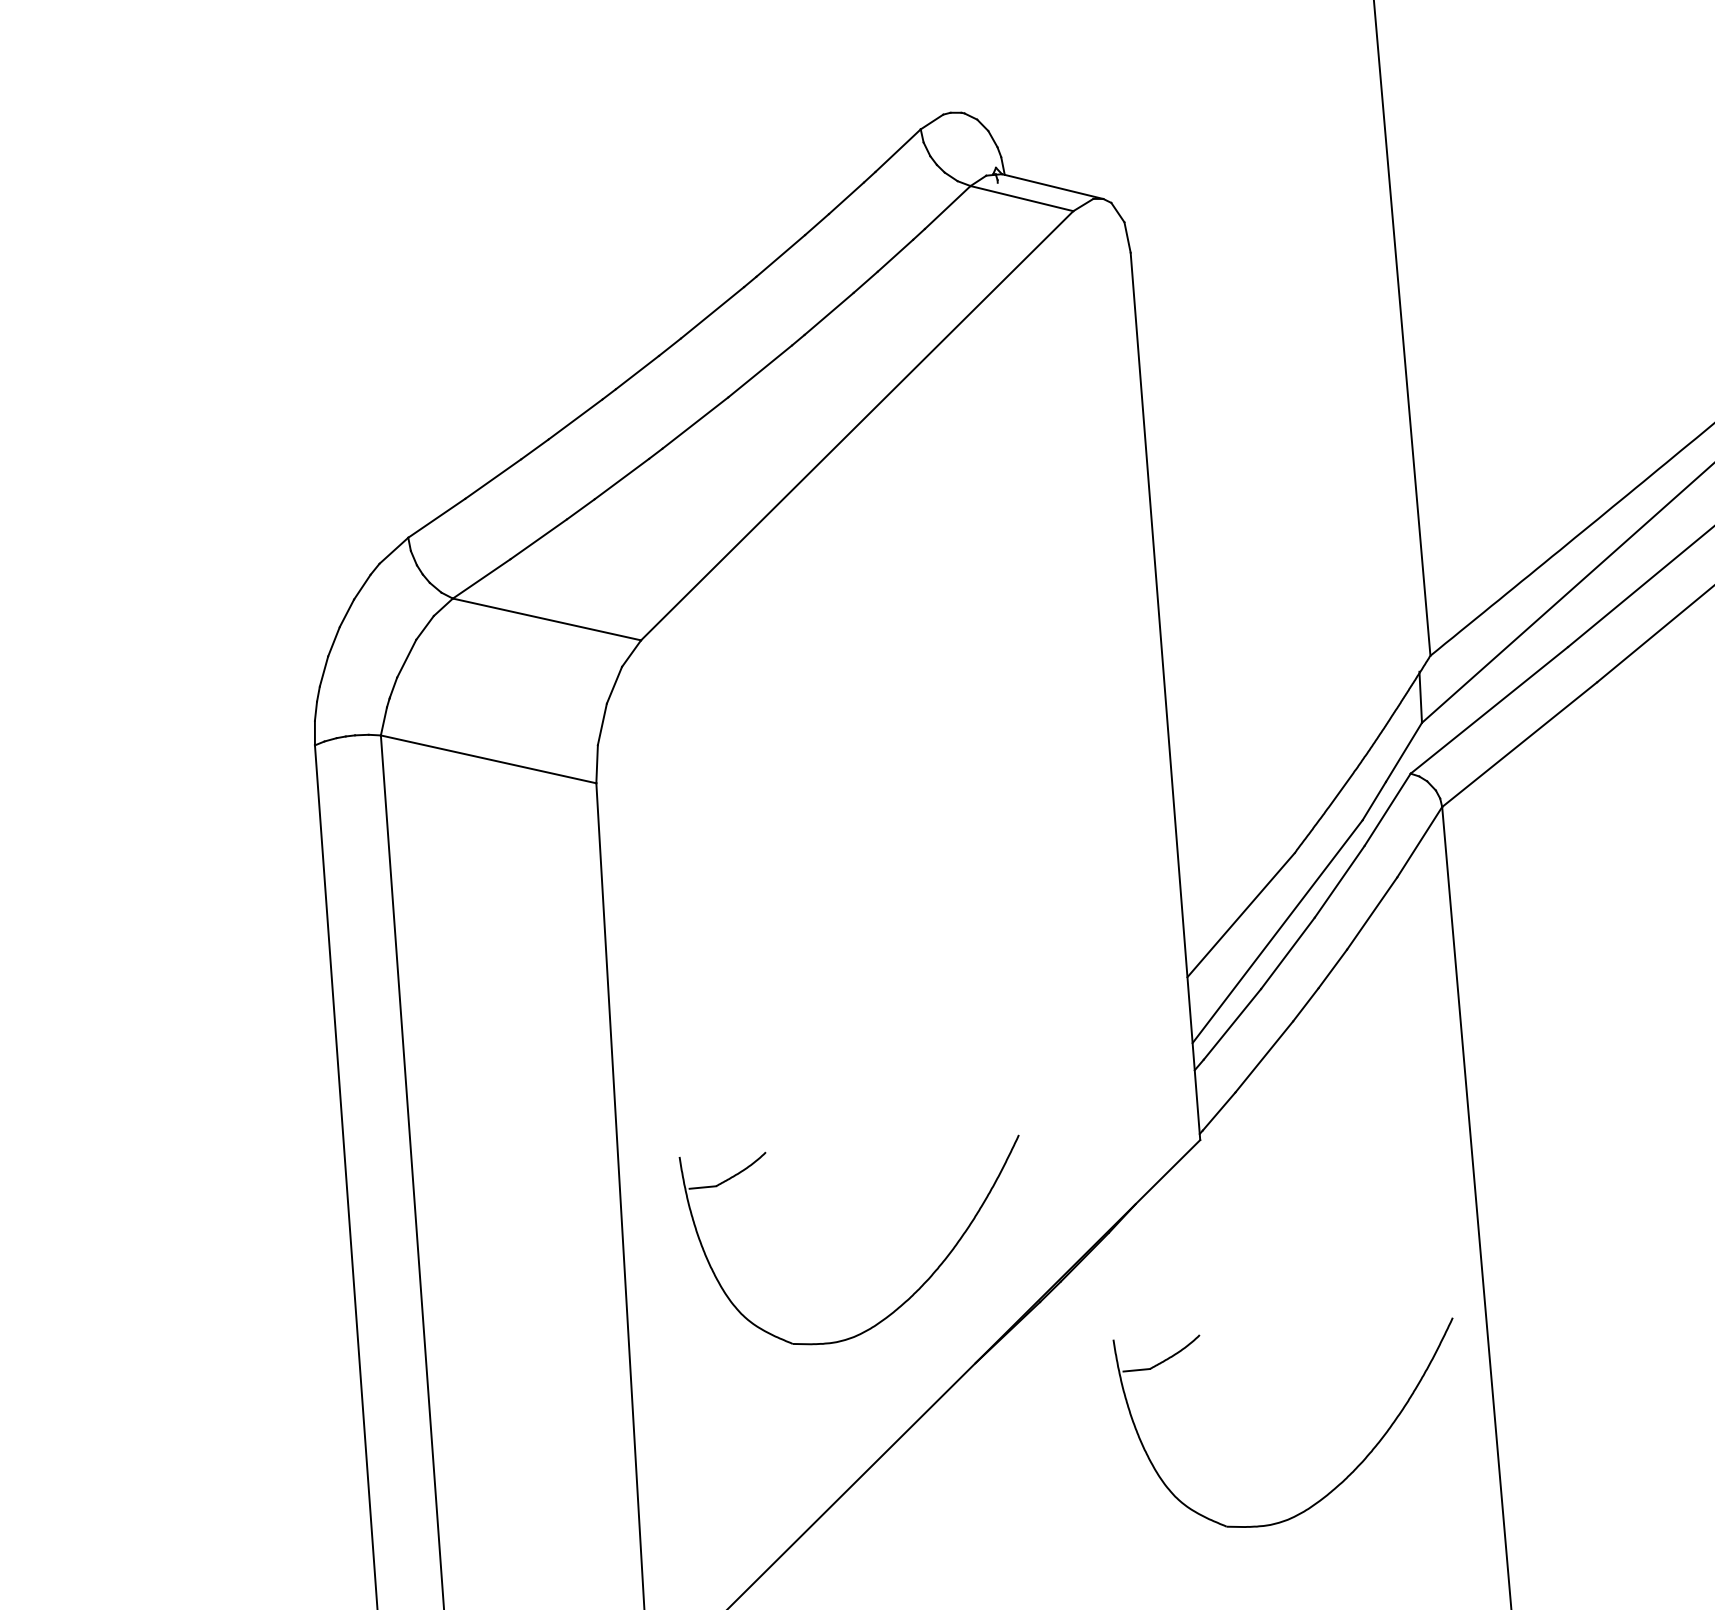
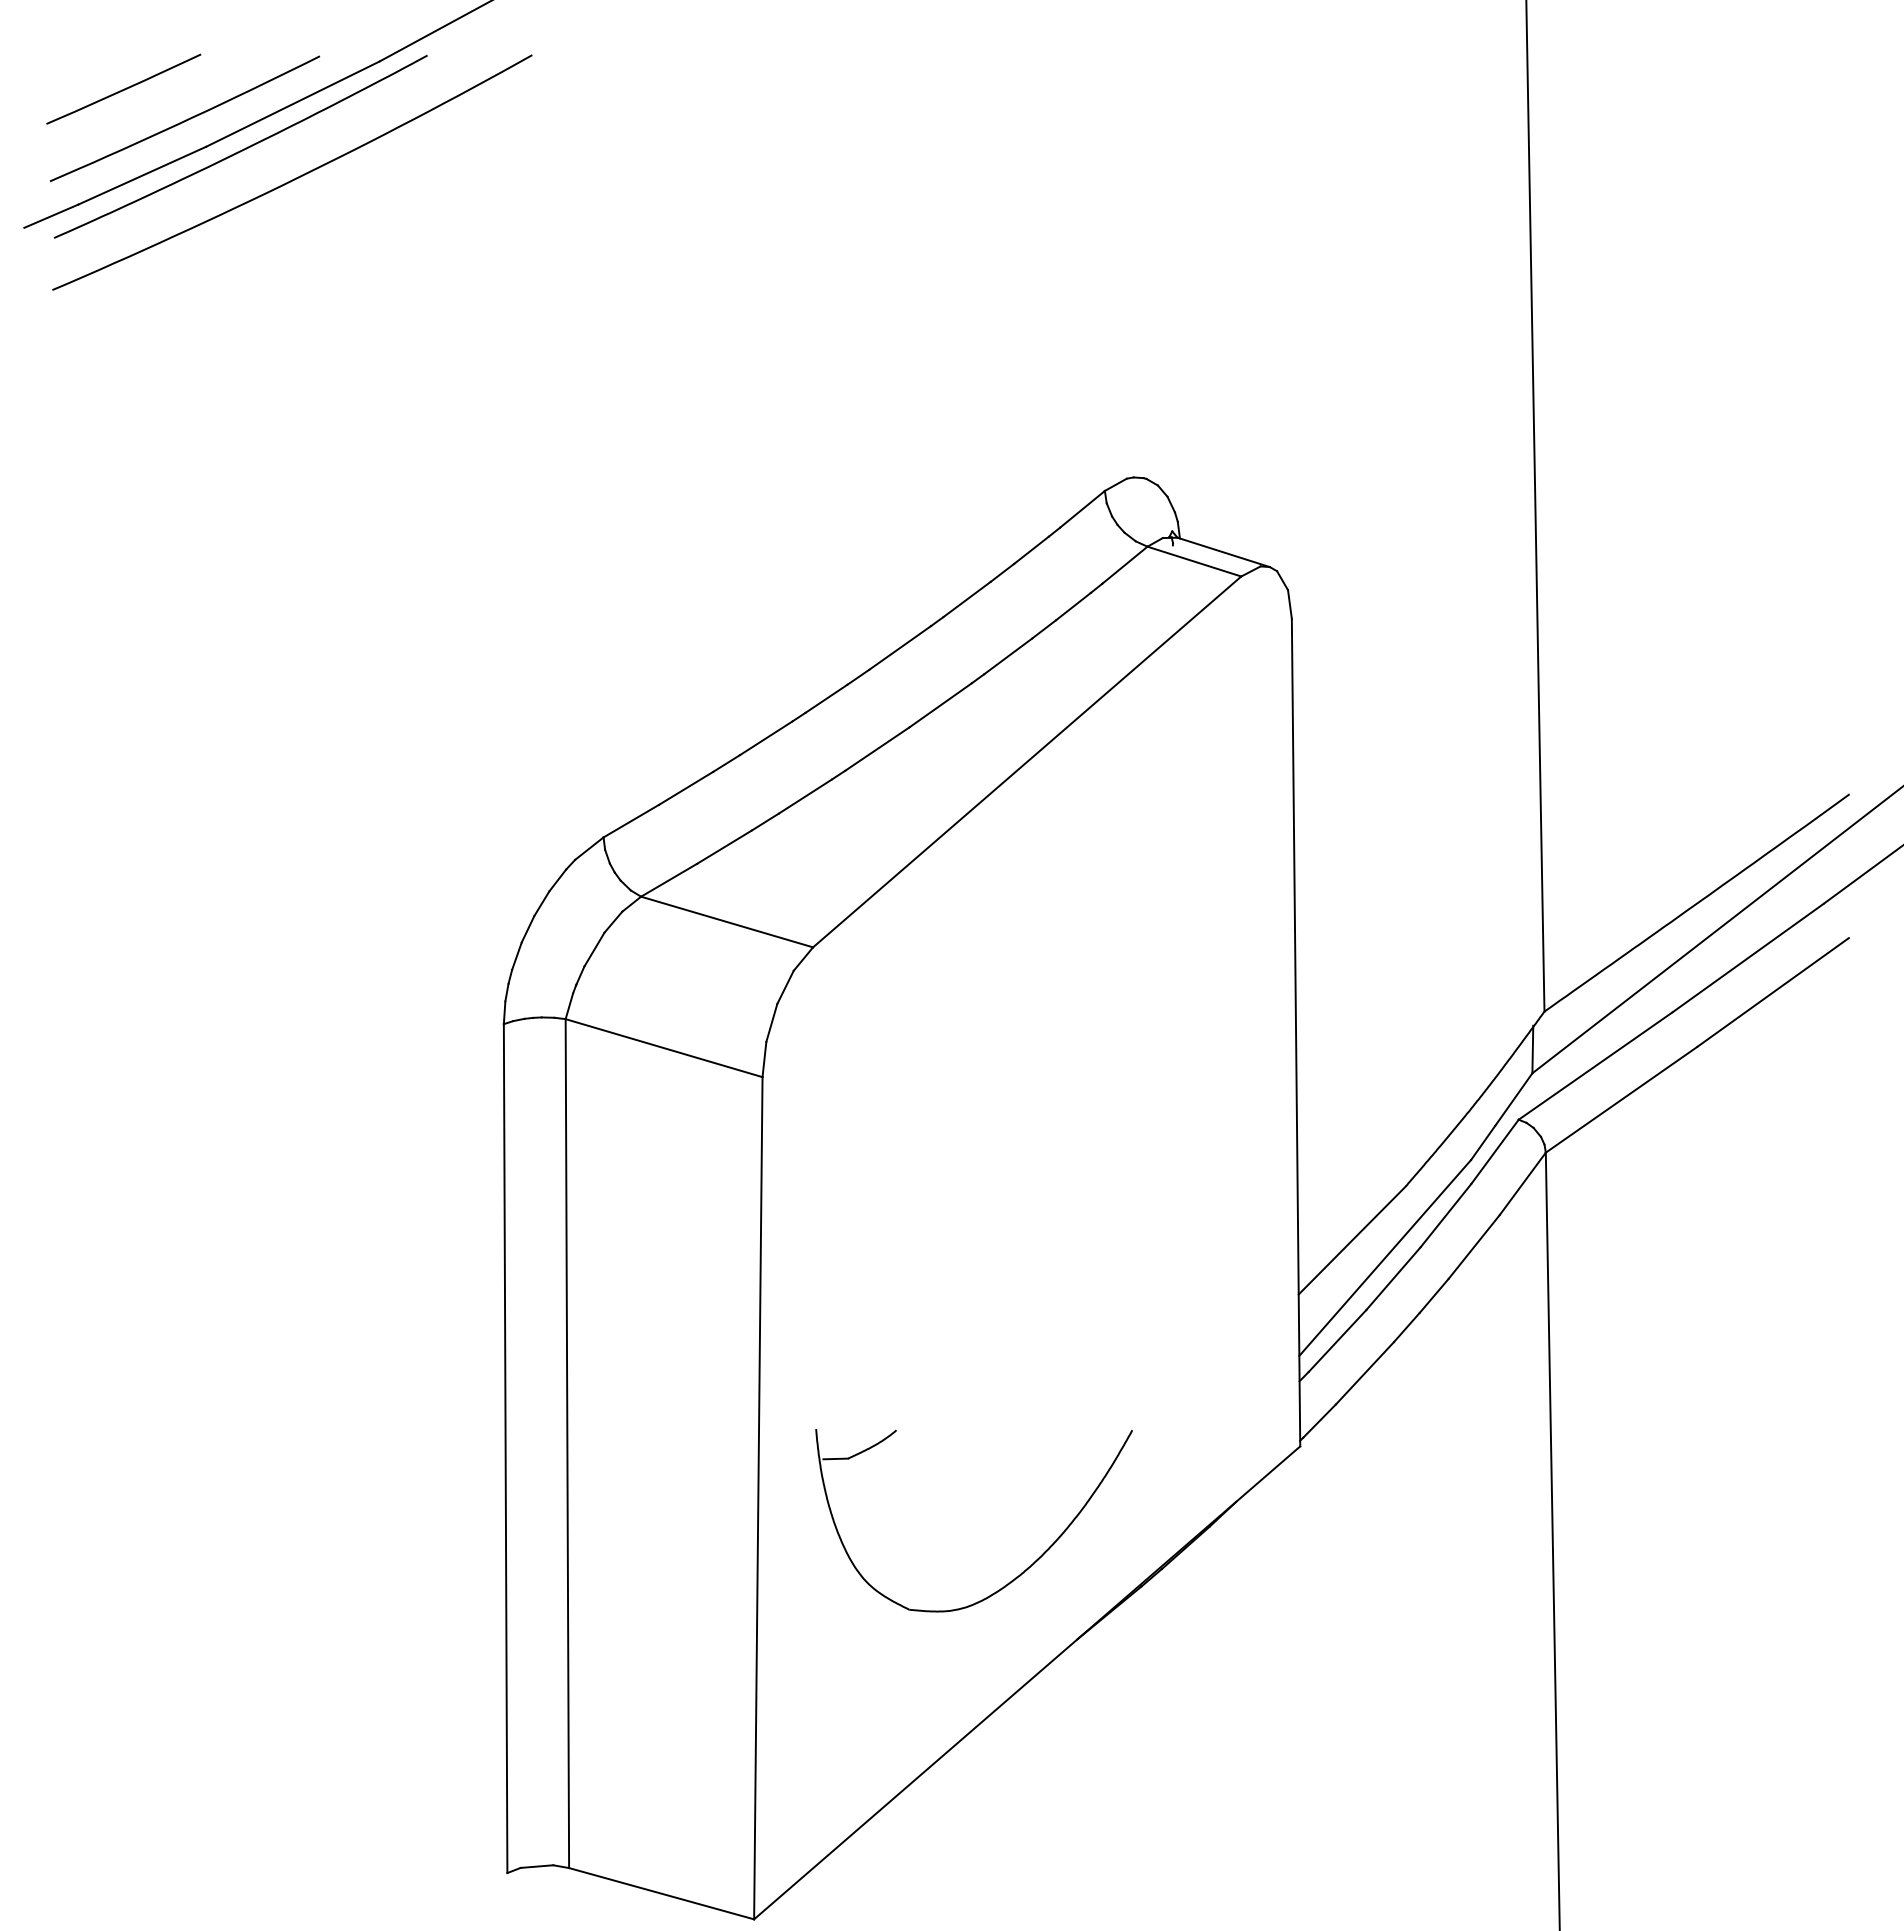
part: (1339, 1483) -> (1407, 1773), removed

